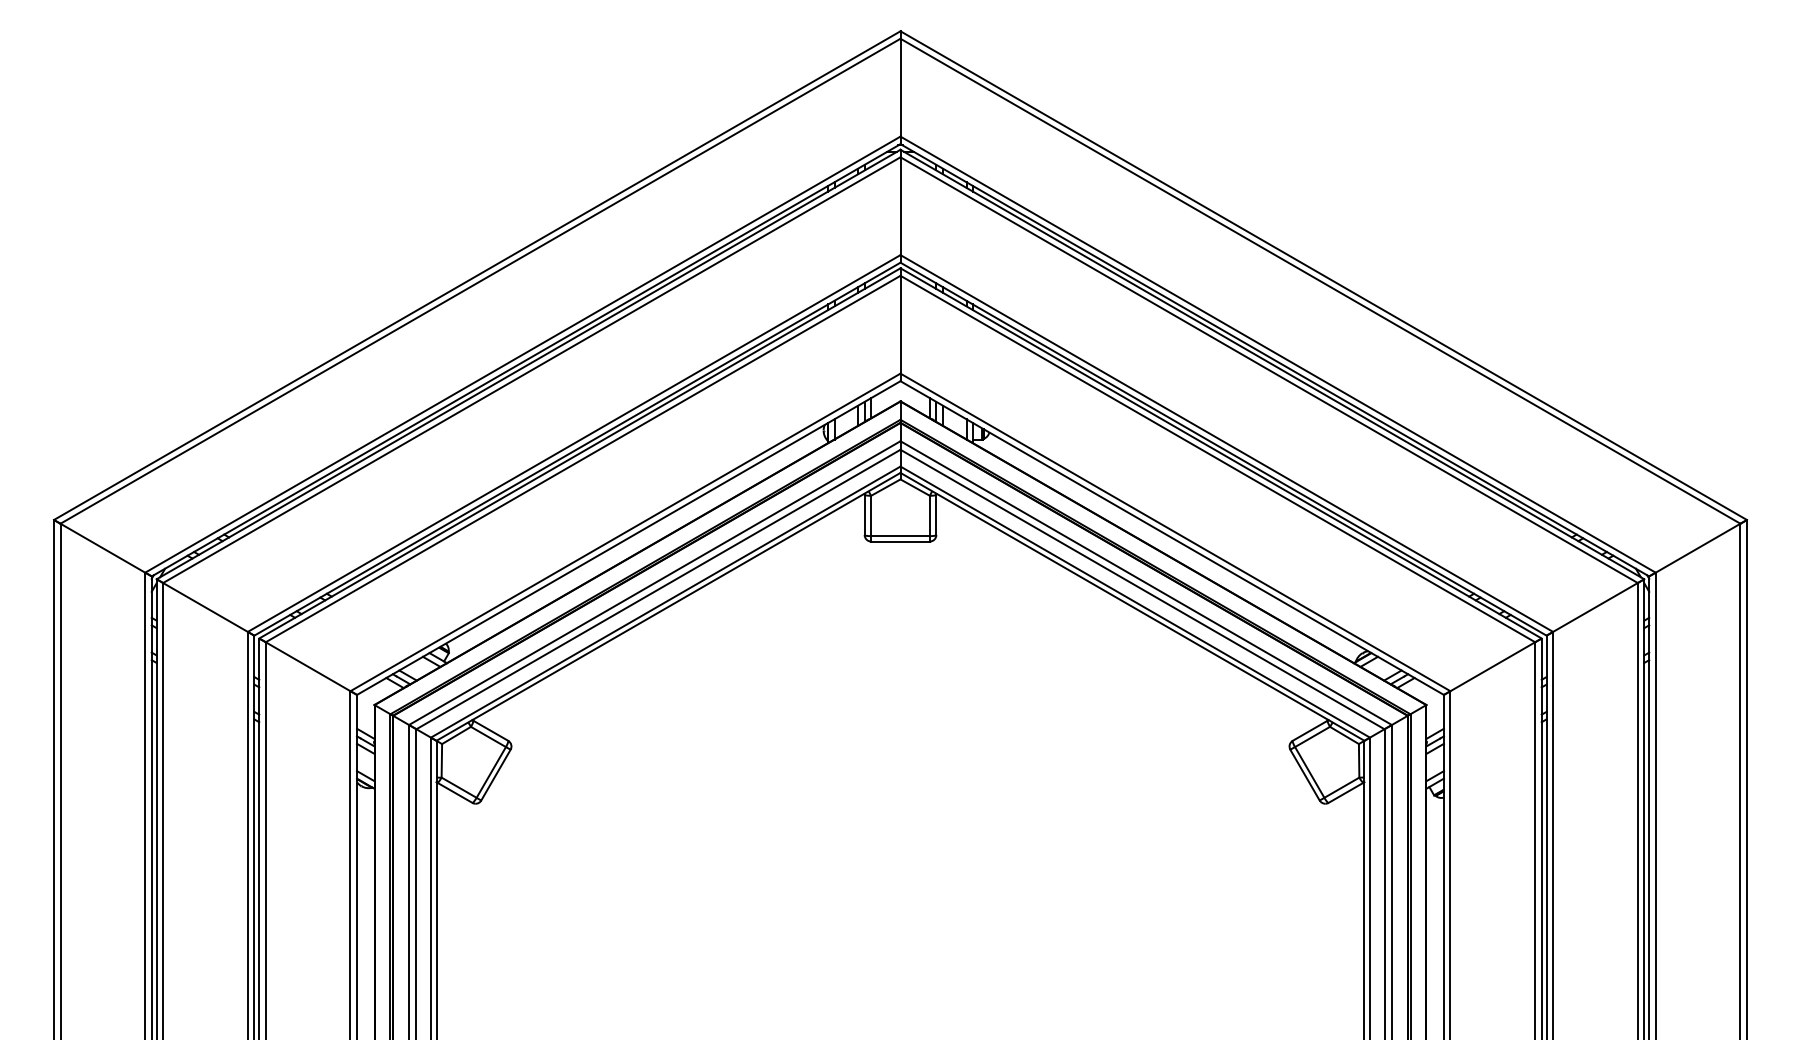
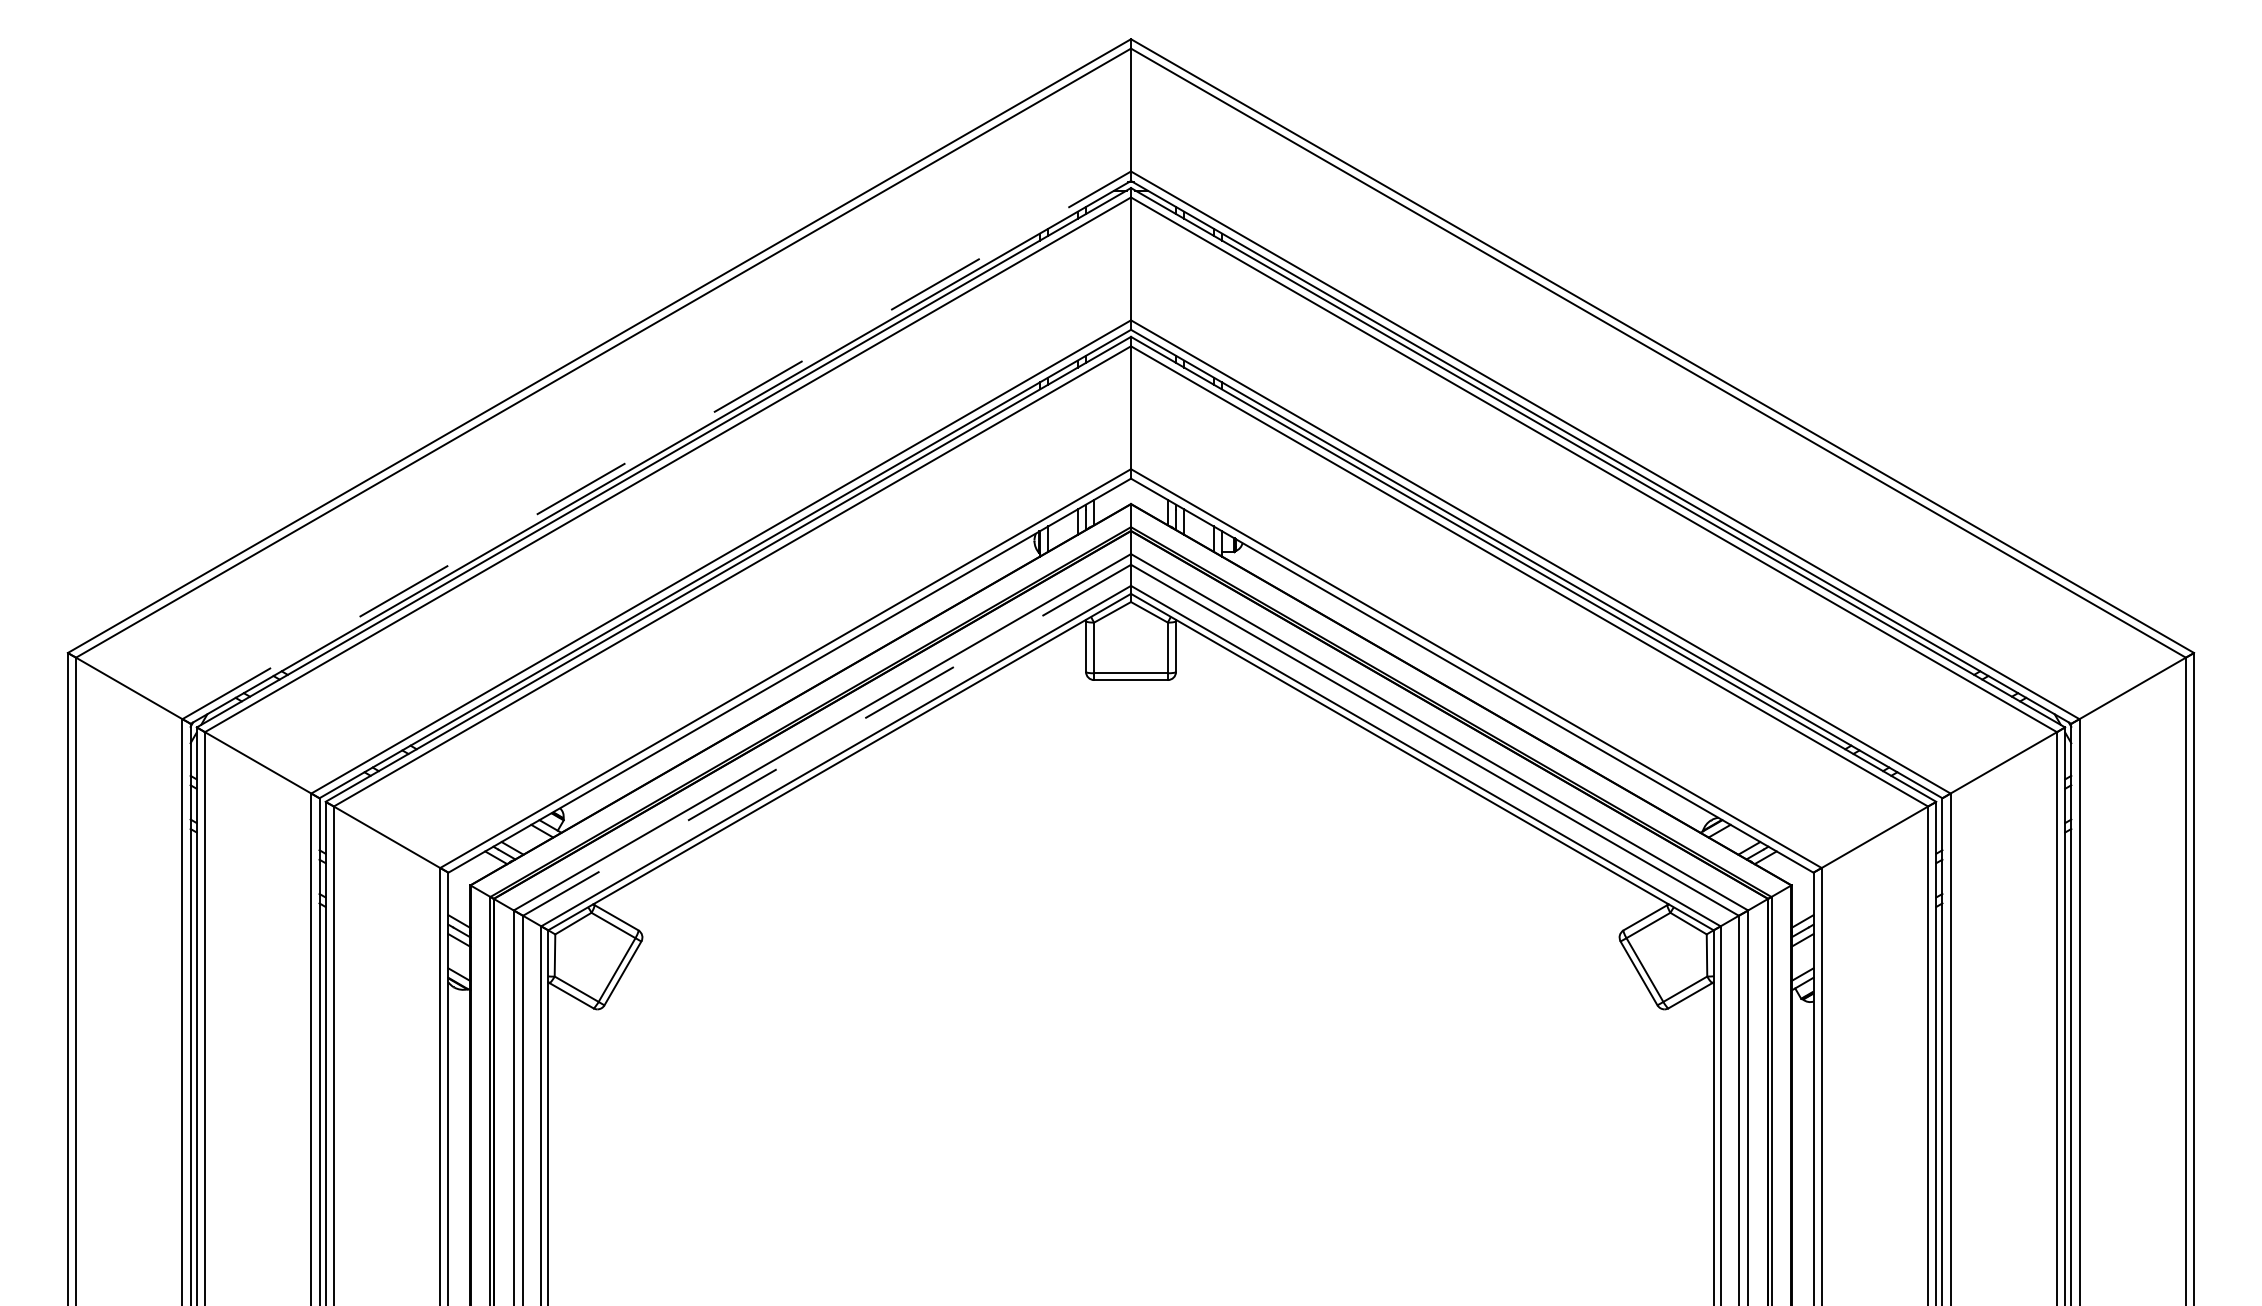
line: (523, 354) -> (657, 445), solid -> dashed
line: (658, 589) -> (827, 740), solid -> dashed

